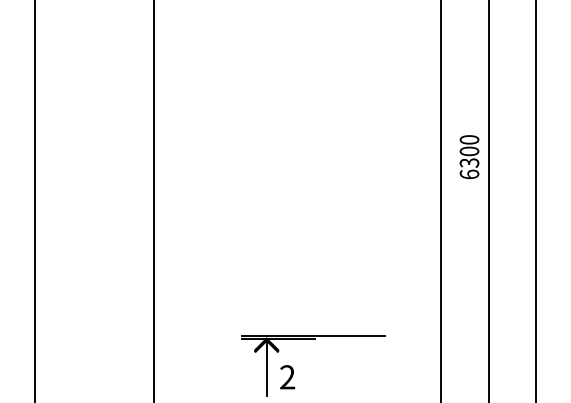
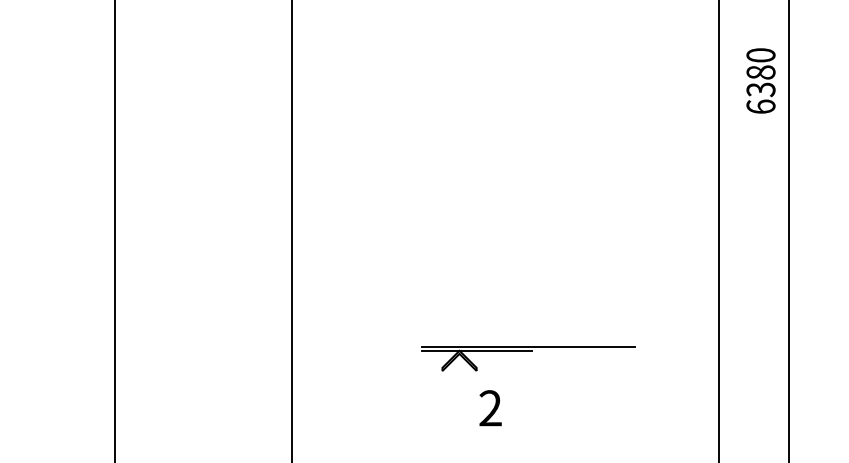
text: (469, 151) -> (760, 72), 6300 -> 6380
line: (266, 366) -> (459, 392), removed

